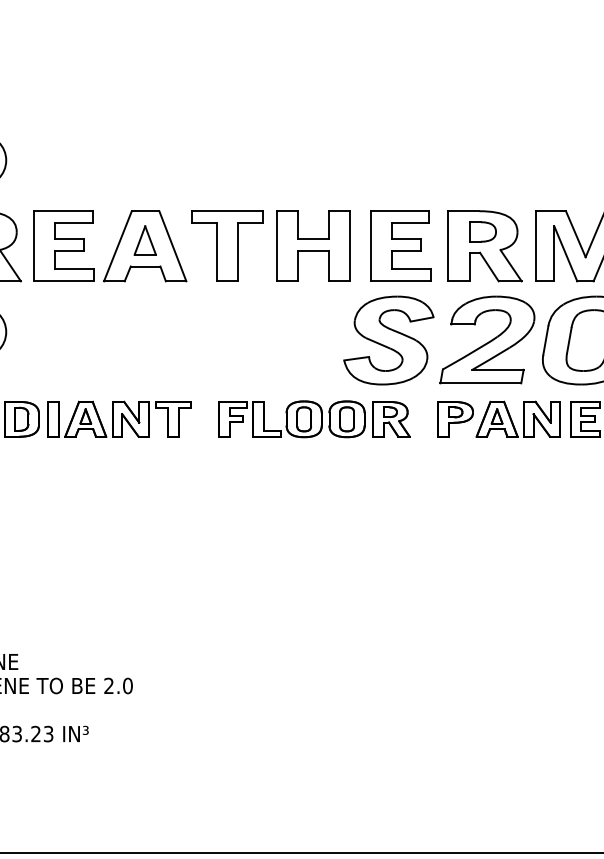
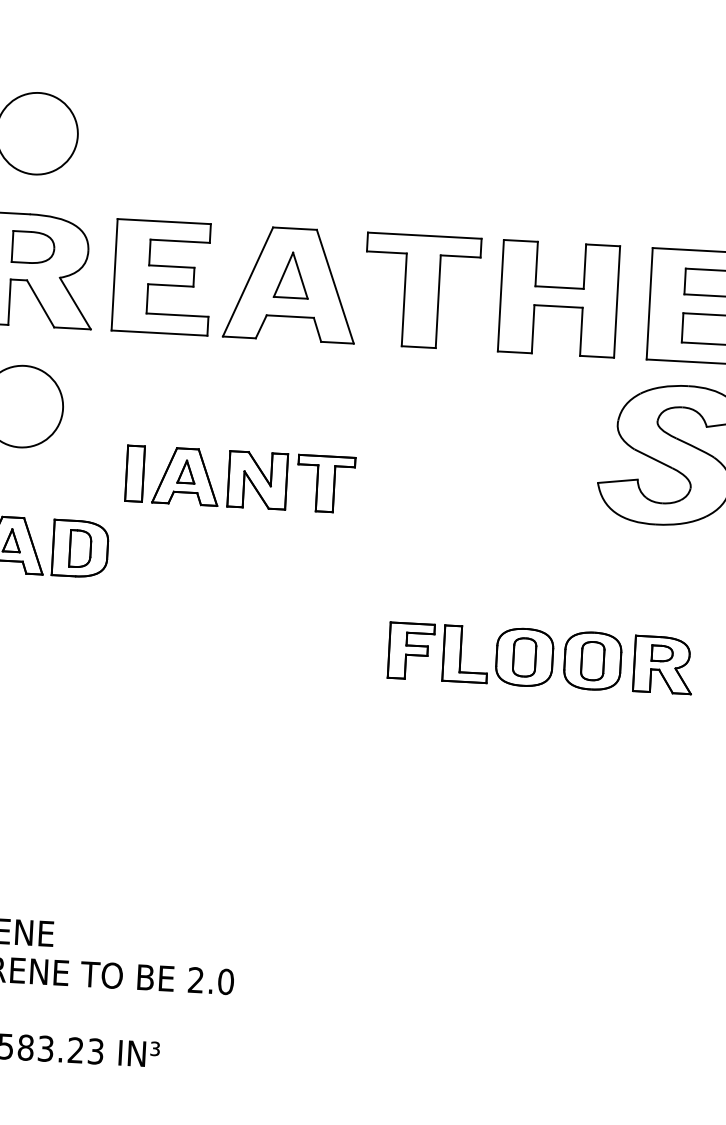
part: (119, 418) -> (239, 478), moved
part: (314, 419) -> (541, 658), moved

